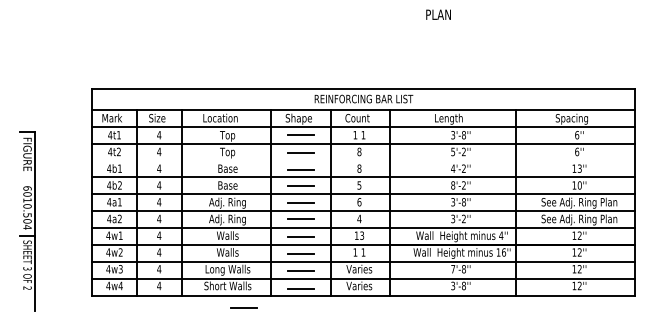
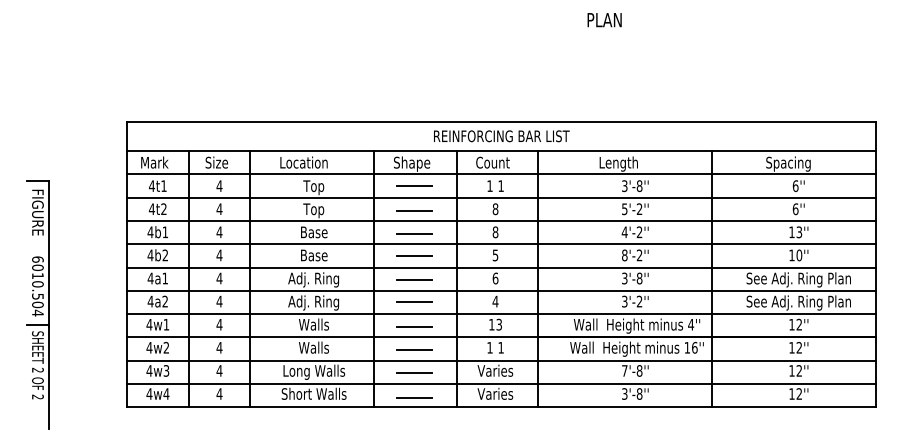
line: (363, 160) -> (500, 220), added
text: (27, 268) -> (37, 369), 3 -> 2
line: (244, 308) -> (336, 424), removed

